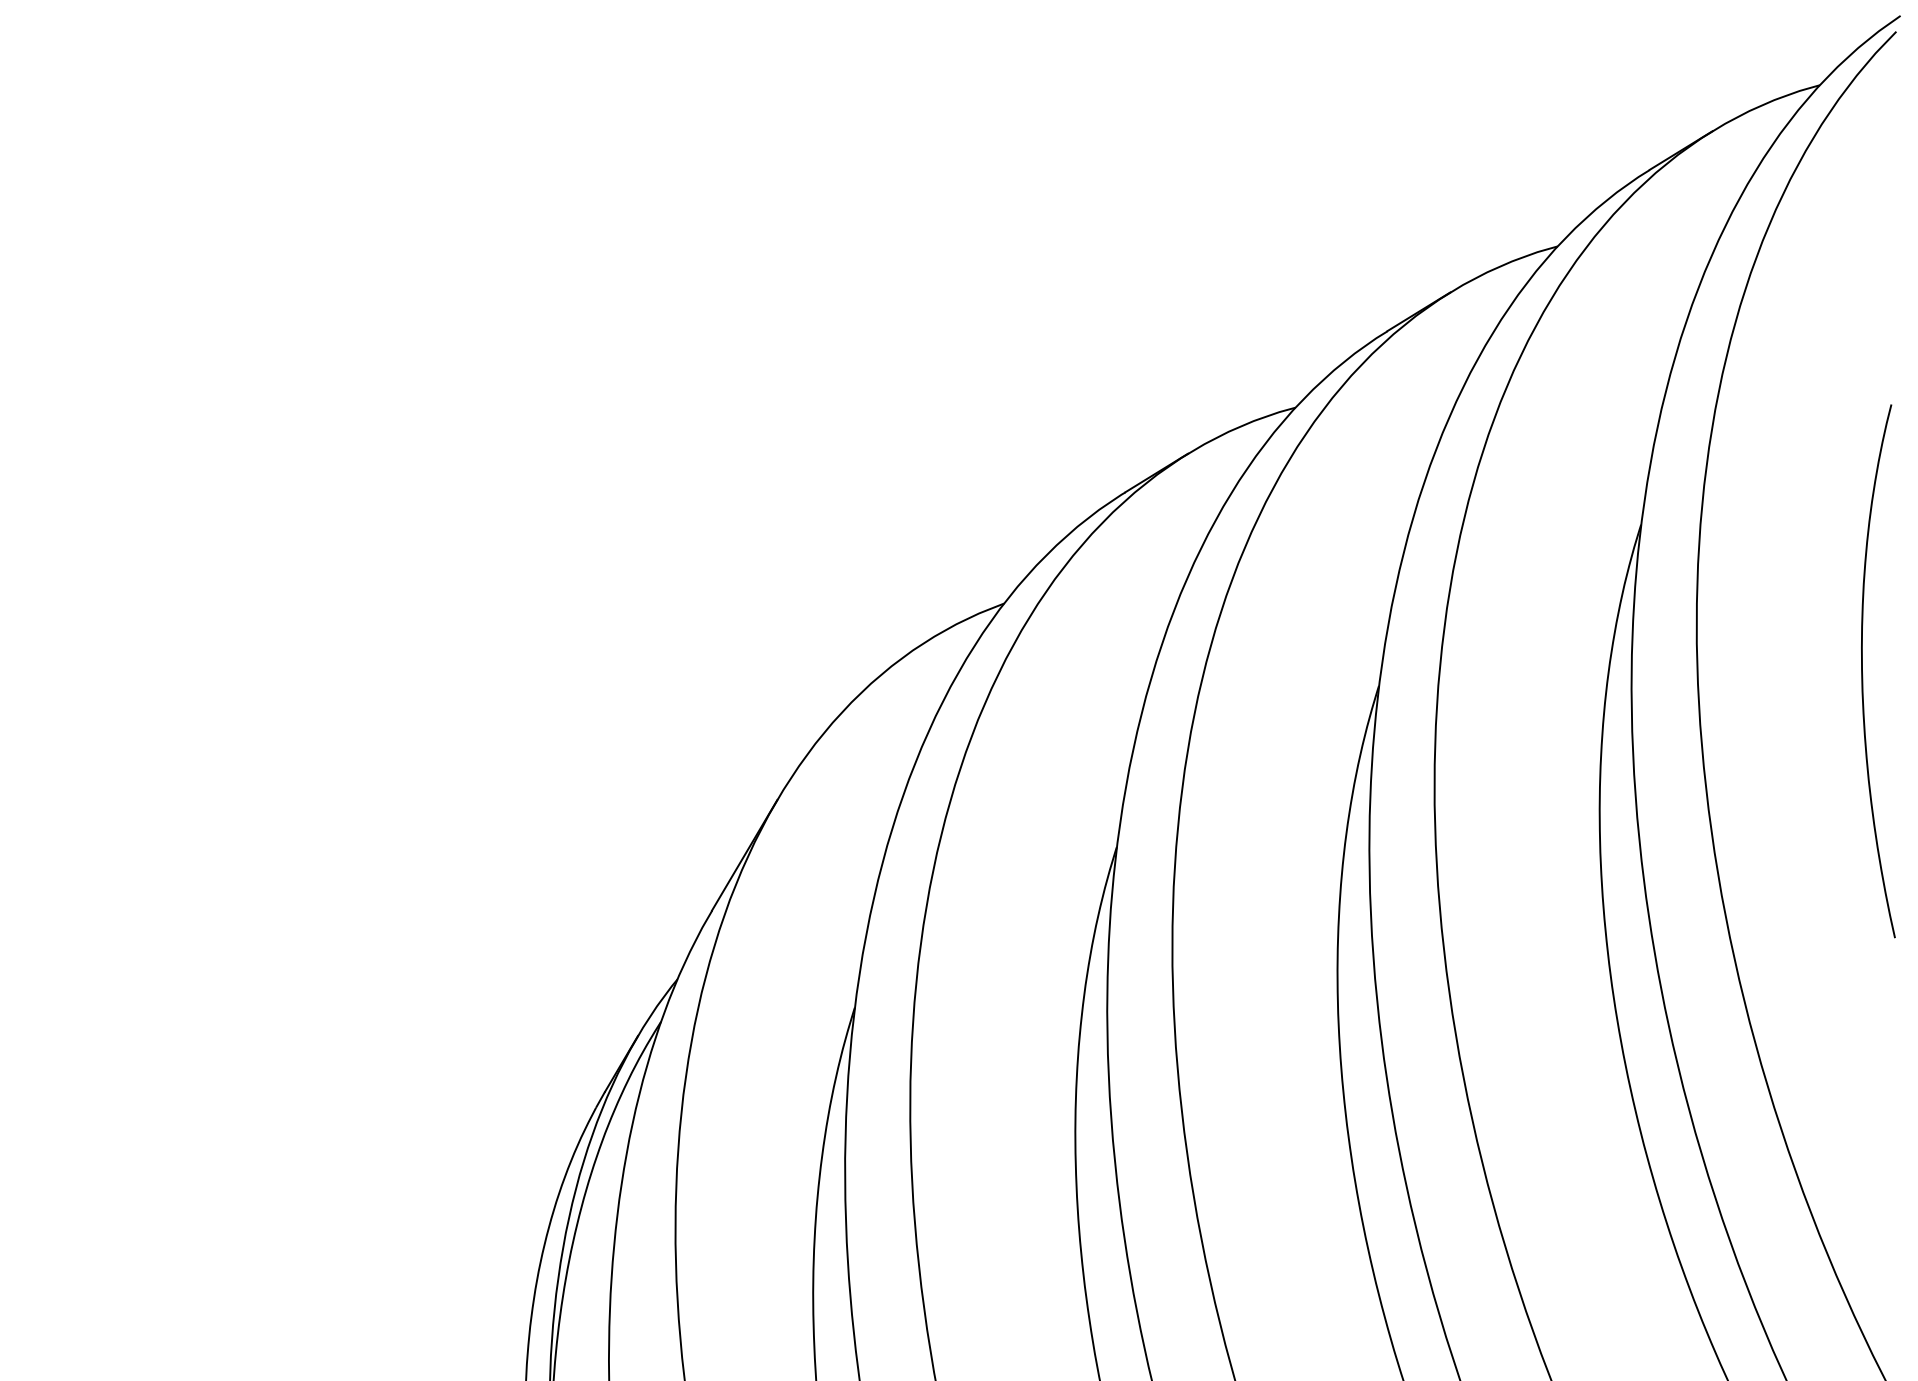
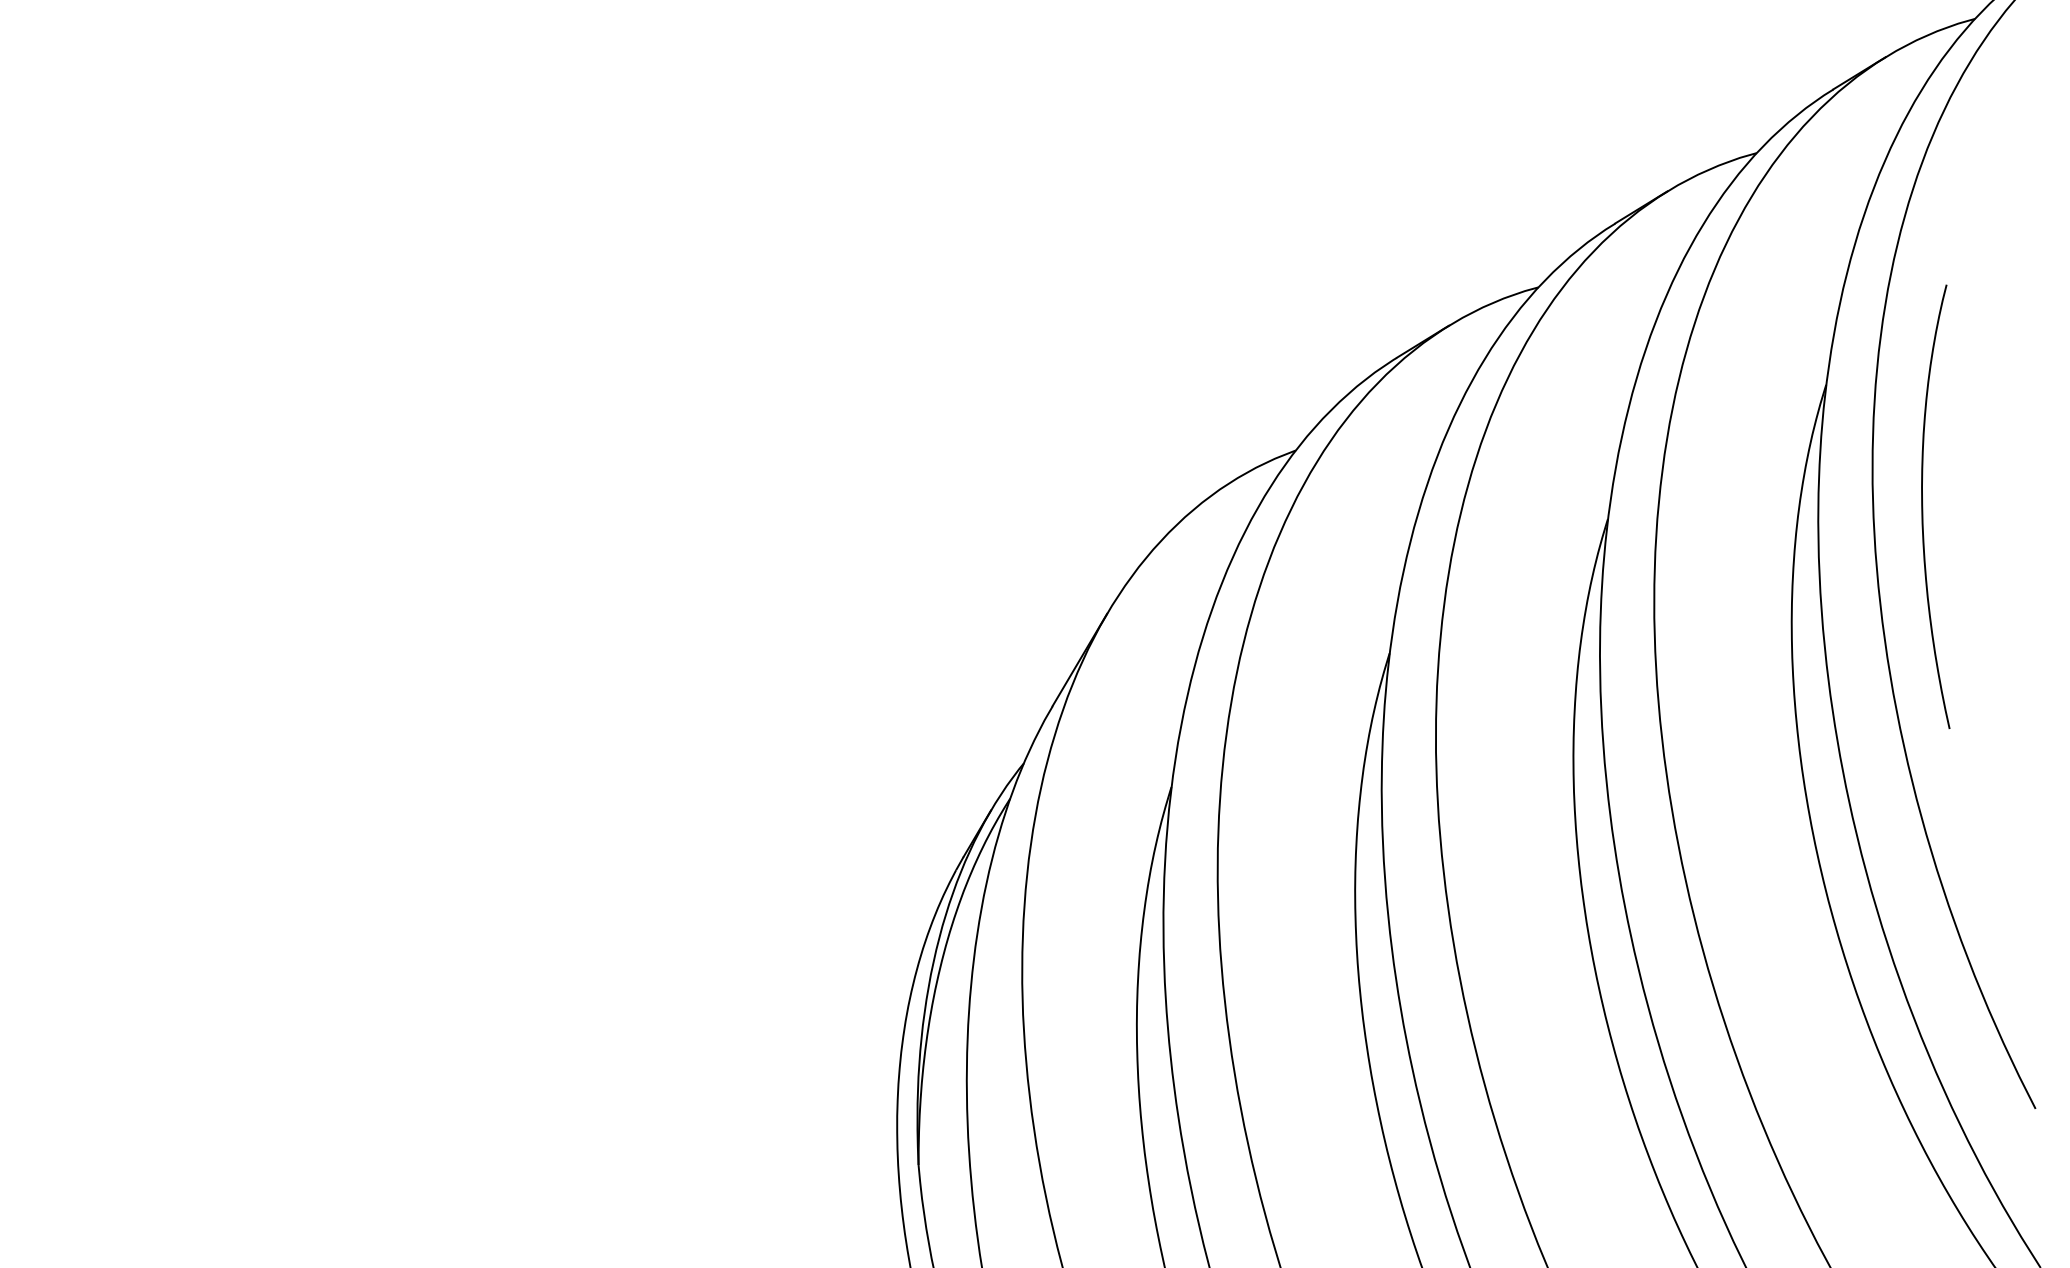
curve: (1863, 670) -> (1923, 506), moved

